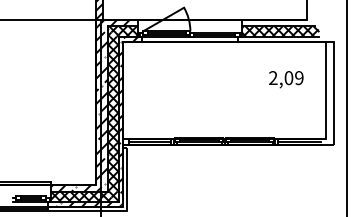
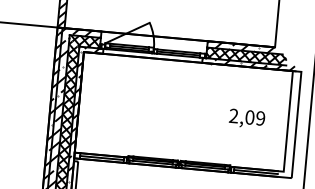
hatch: (273, 23) -> (240, 47), added
hatch: (282, 38) -> (248, 63), added
text: (286, 79) -> (247, 118), moved

